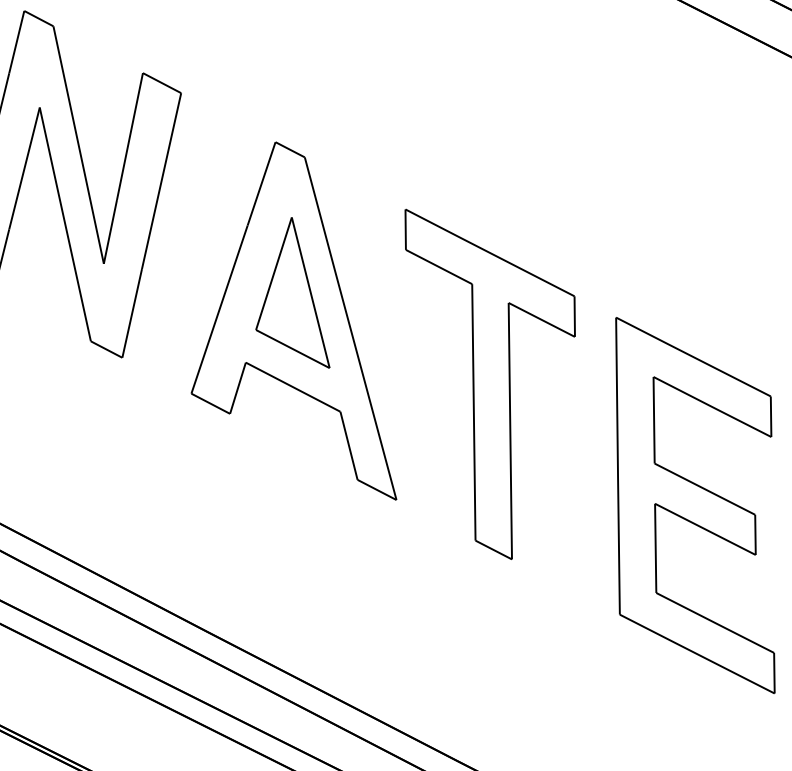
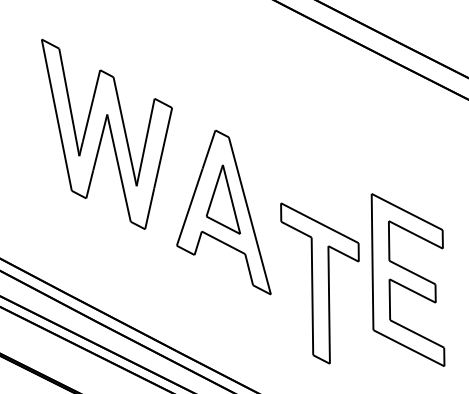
part: (489, 384) -> (319, 283), moved
part: (694, 504) -> (407, 279), moved

